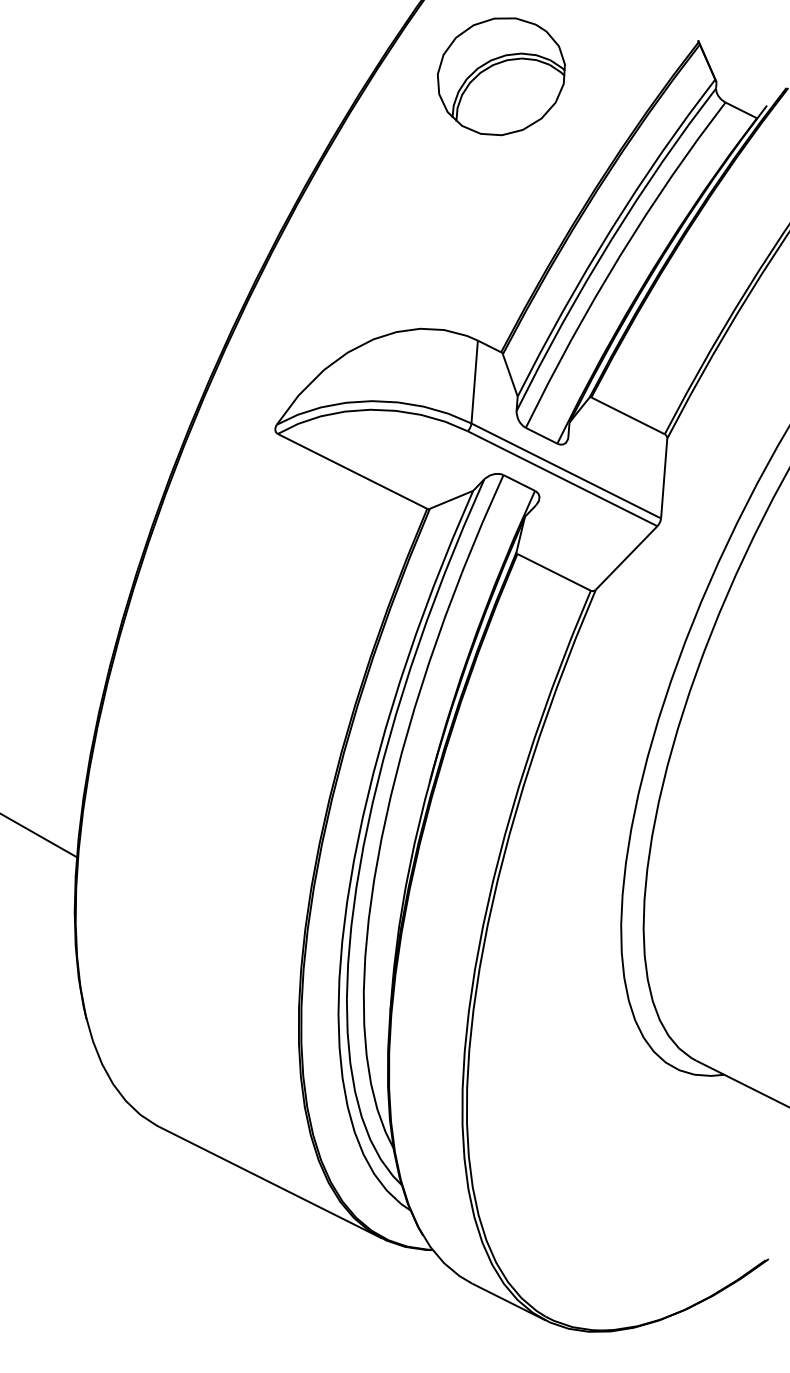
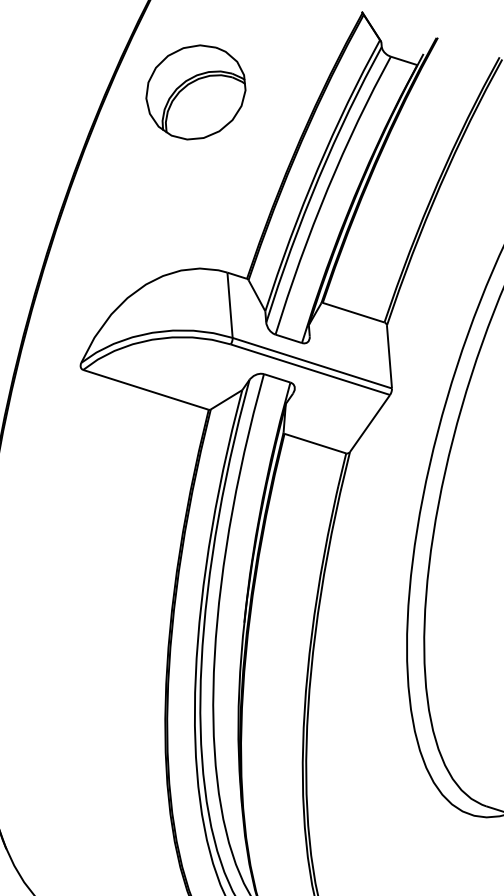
part: (501, 76) -> (196, 92), moved

